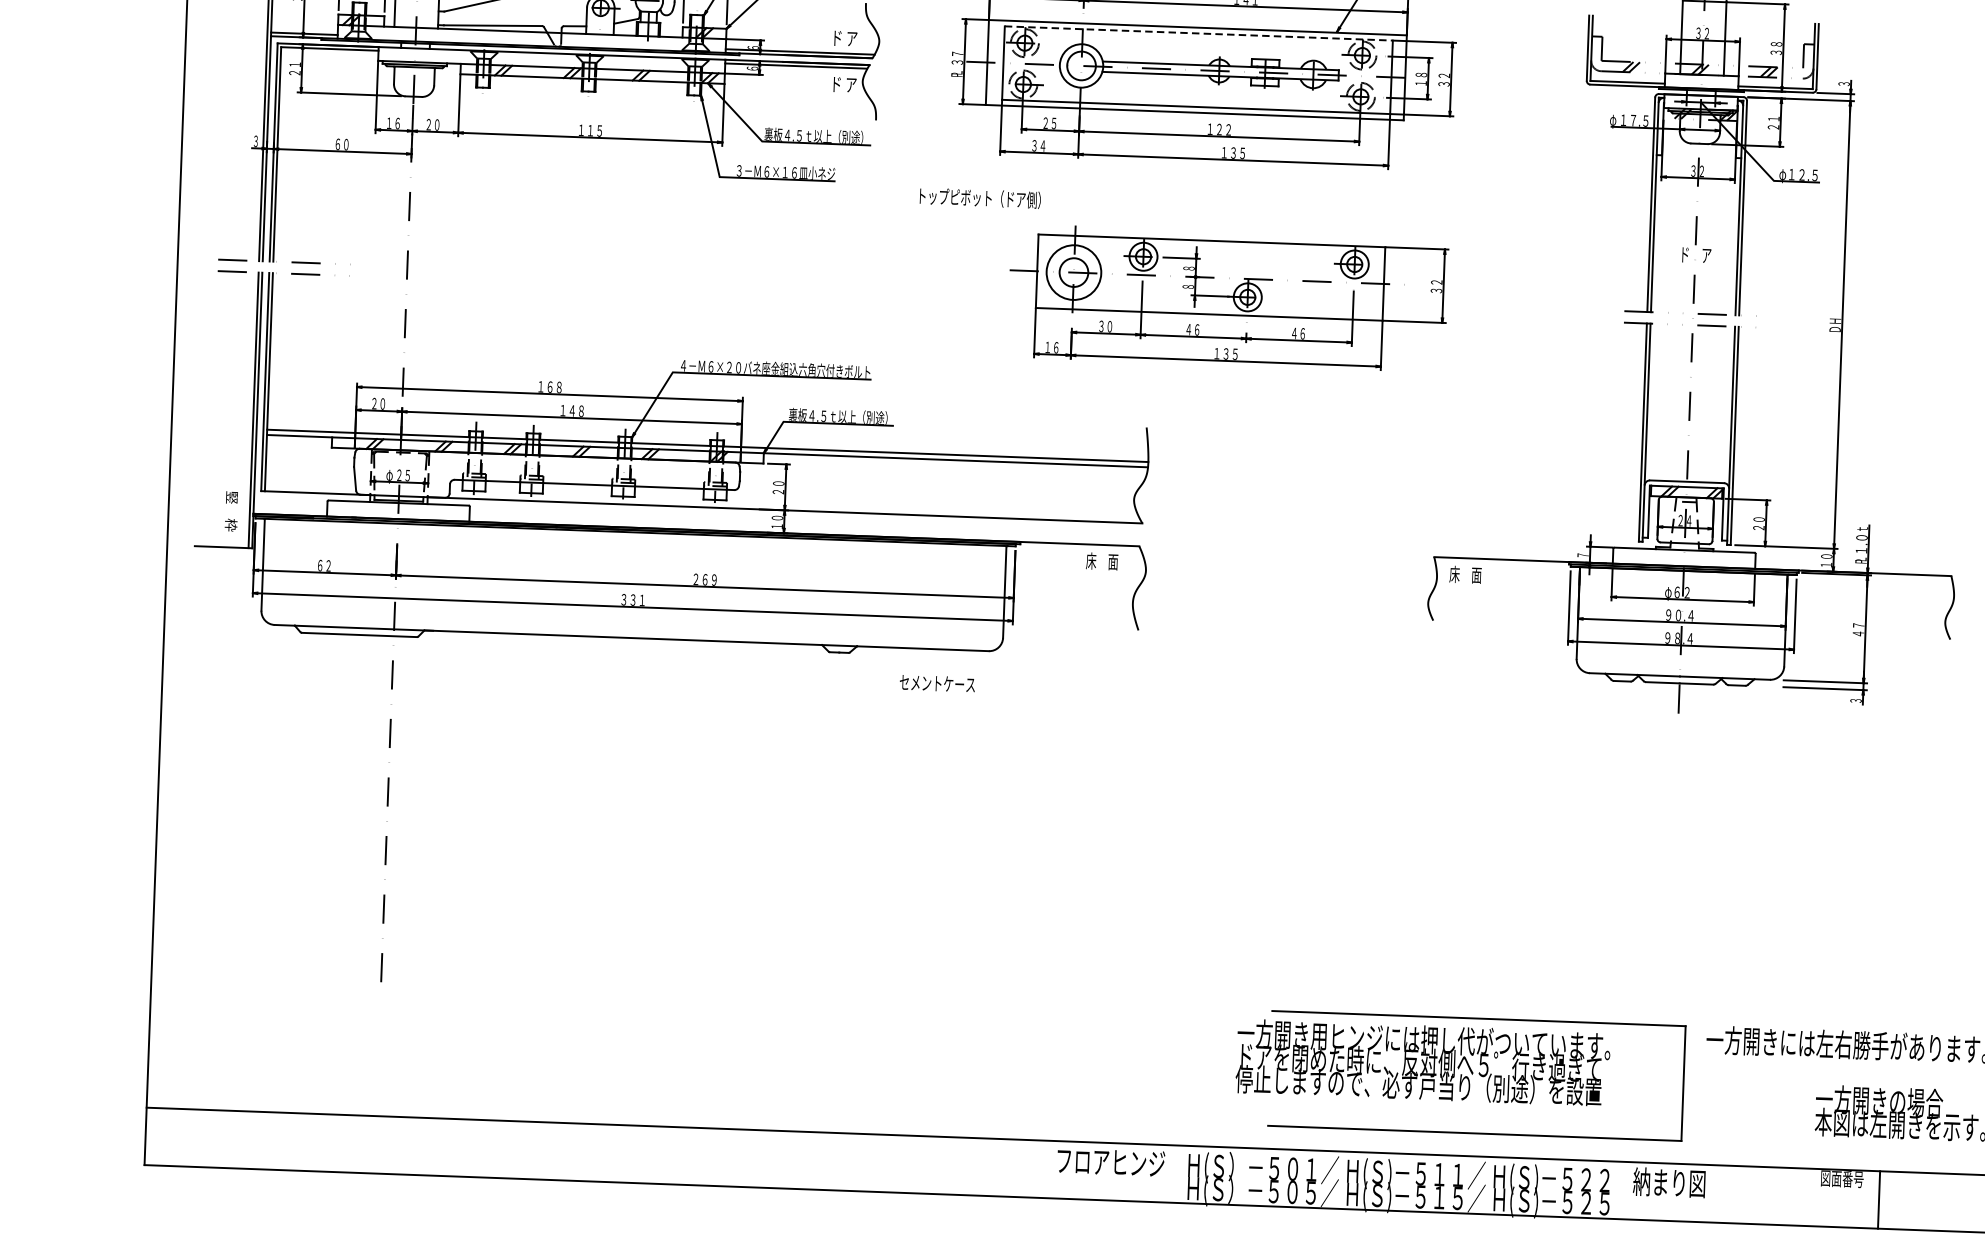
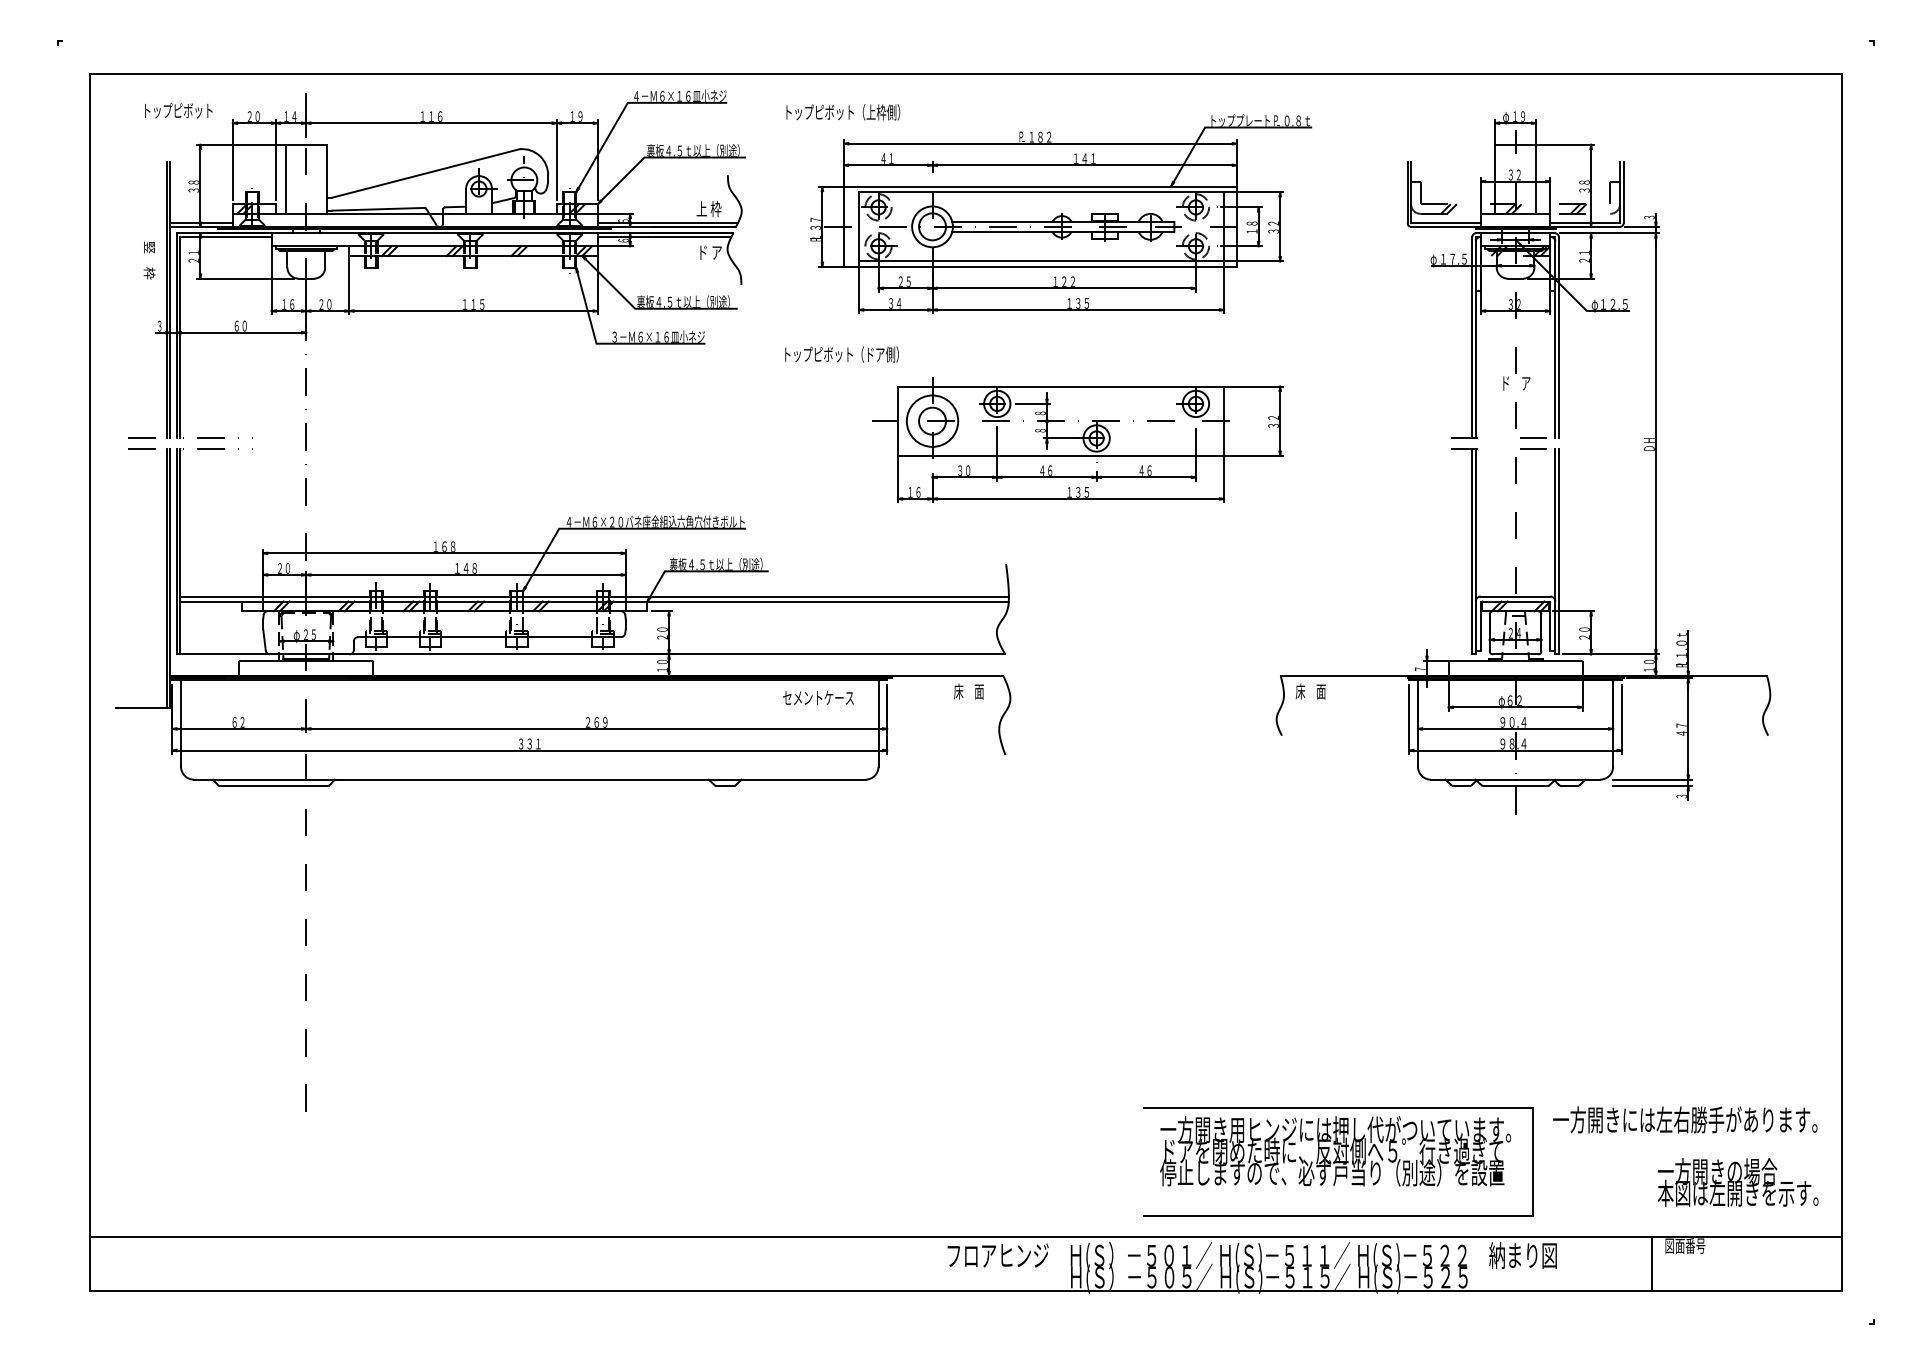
line: (1199, 33) -> (1042, 192), dashed -> solid
text: (844, 38) -> (708, 209), ド ア -> 上 枠
text: (231, 511) -> (149, 260), moved
text: (937, 683) -> (818, 697), moved
text: (1422, 1062) -> (1335, 1151), moved
line: (1878, 1200) -> (1651, 1264), moved

